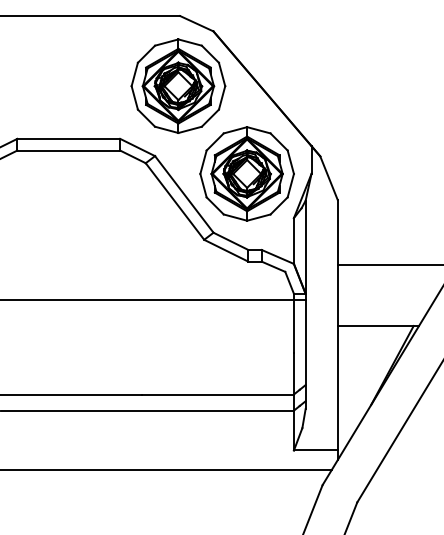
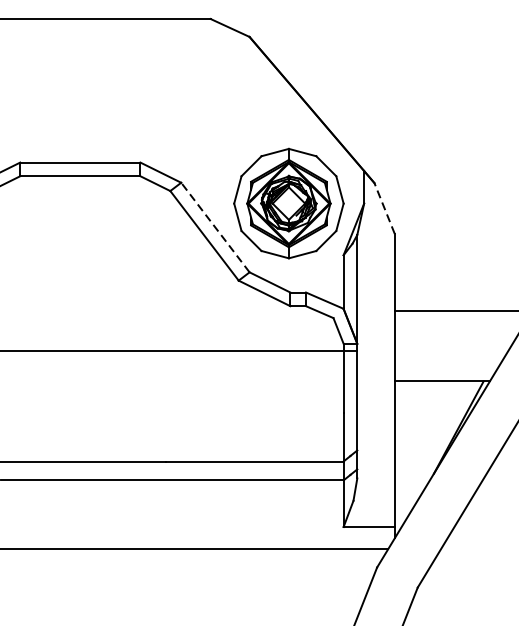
part: (178, 85) -> (208, 100), removed
line: (328, 177) -> (384, 207), solid -> dashed
line: (183, 194) -> (214, 227), solid -> dashed

